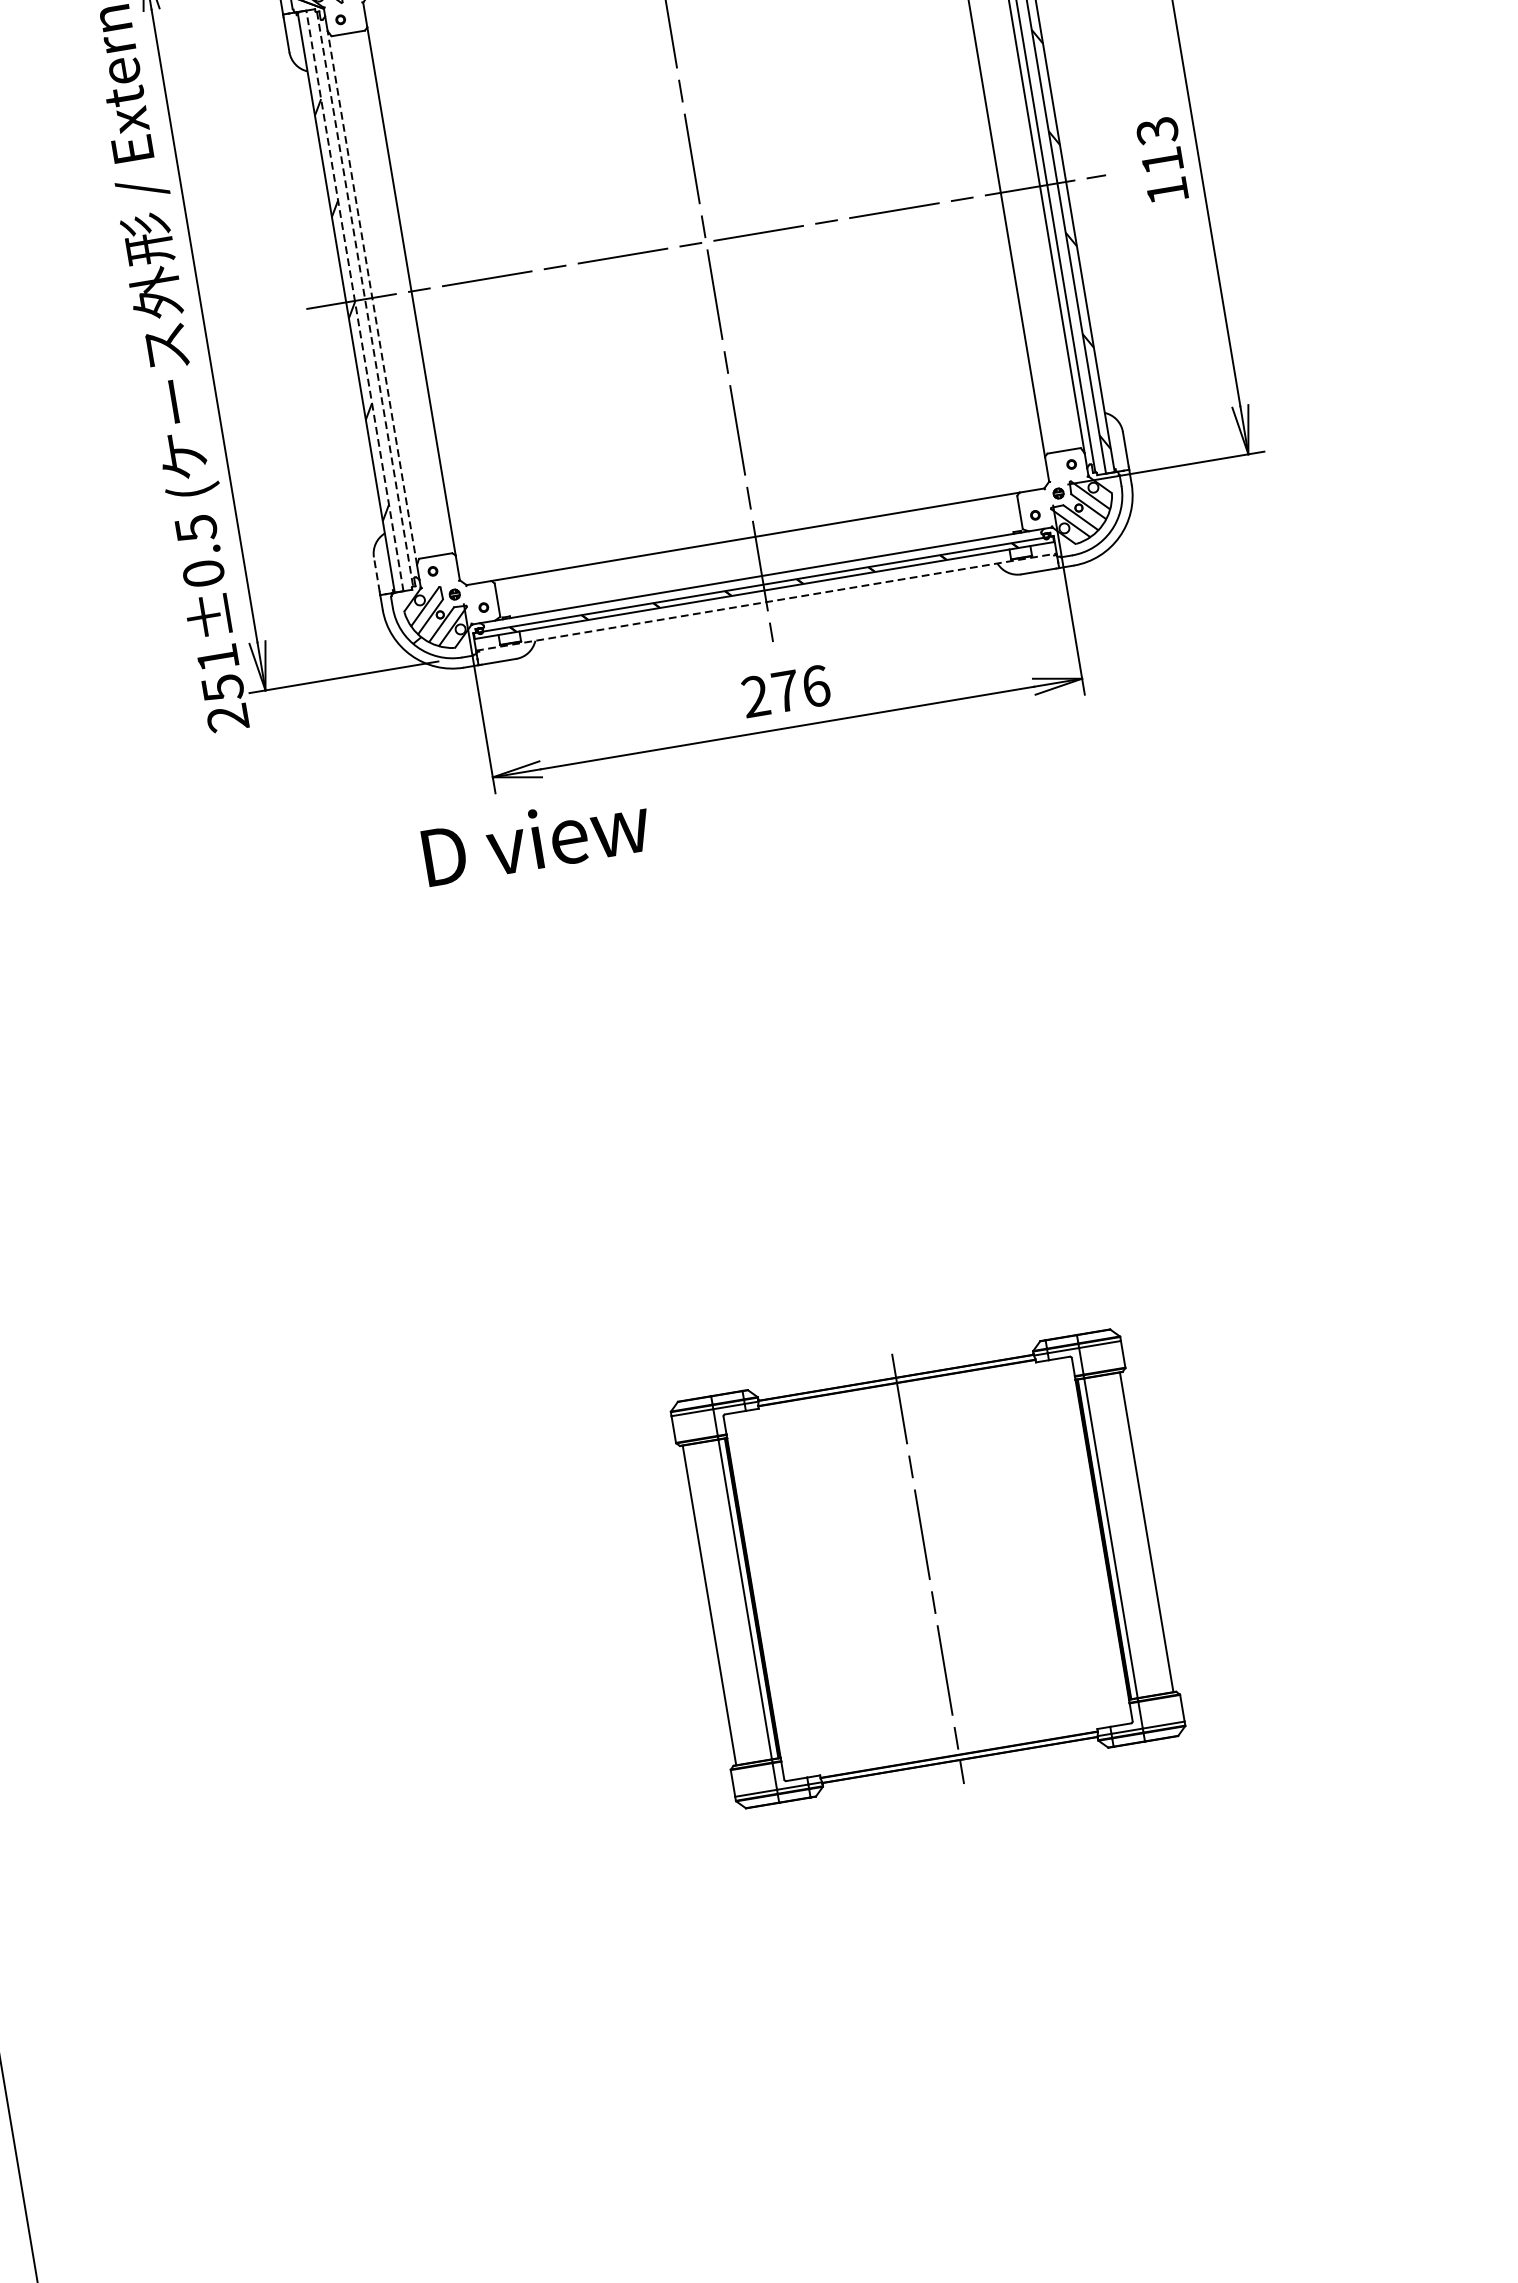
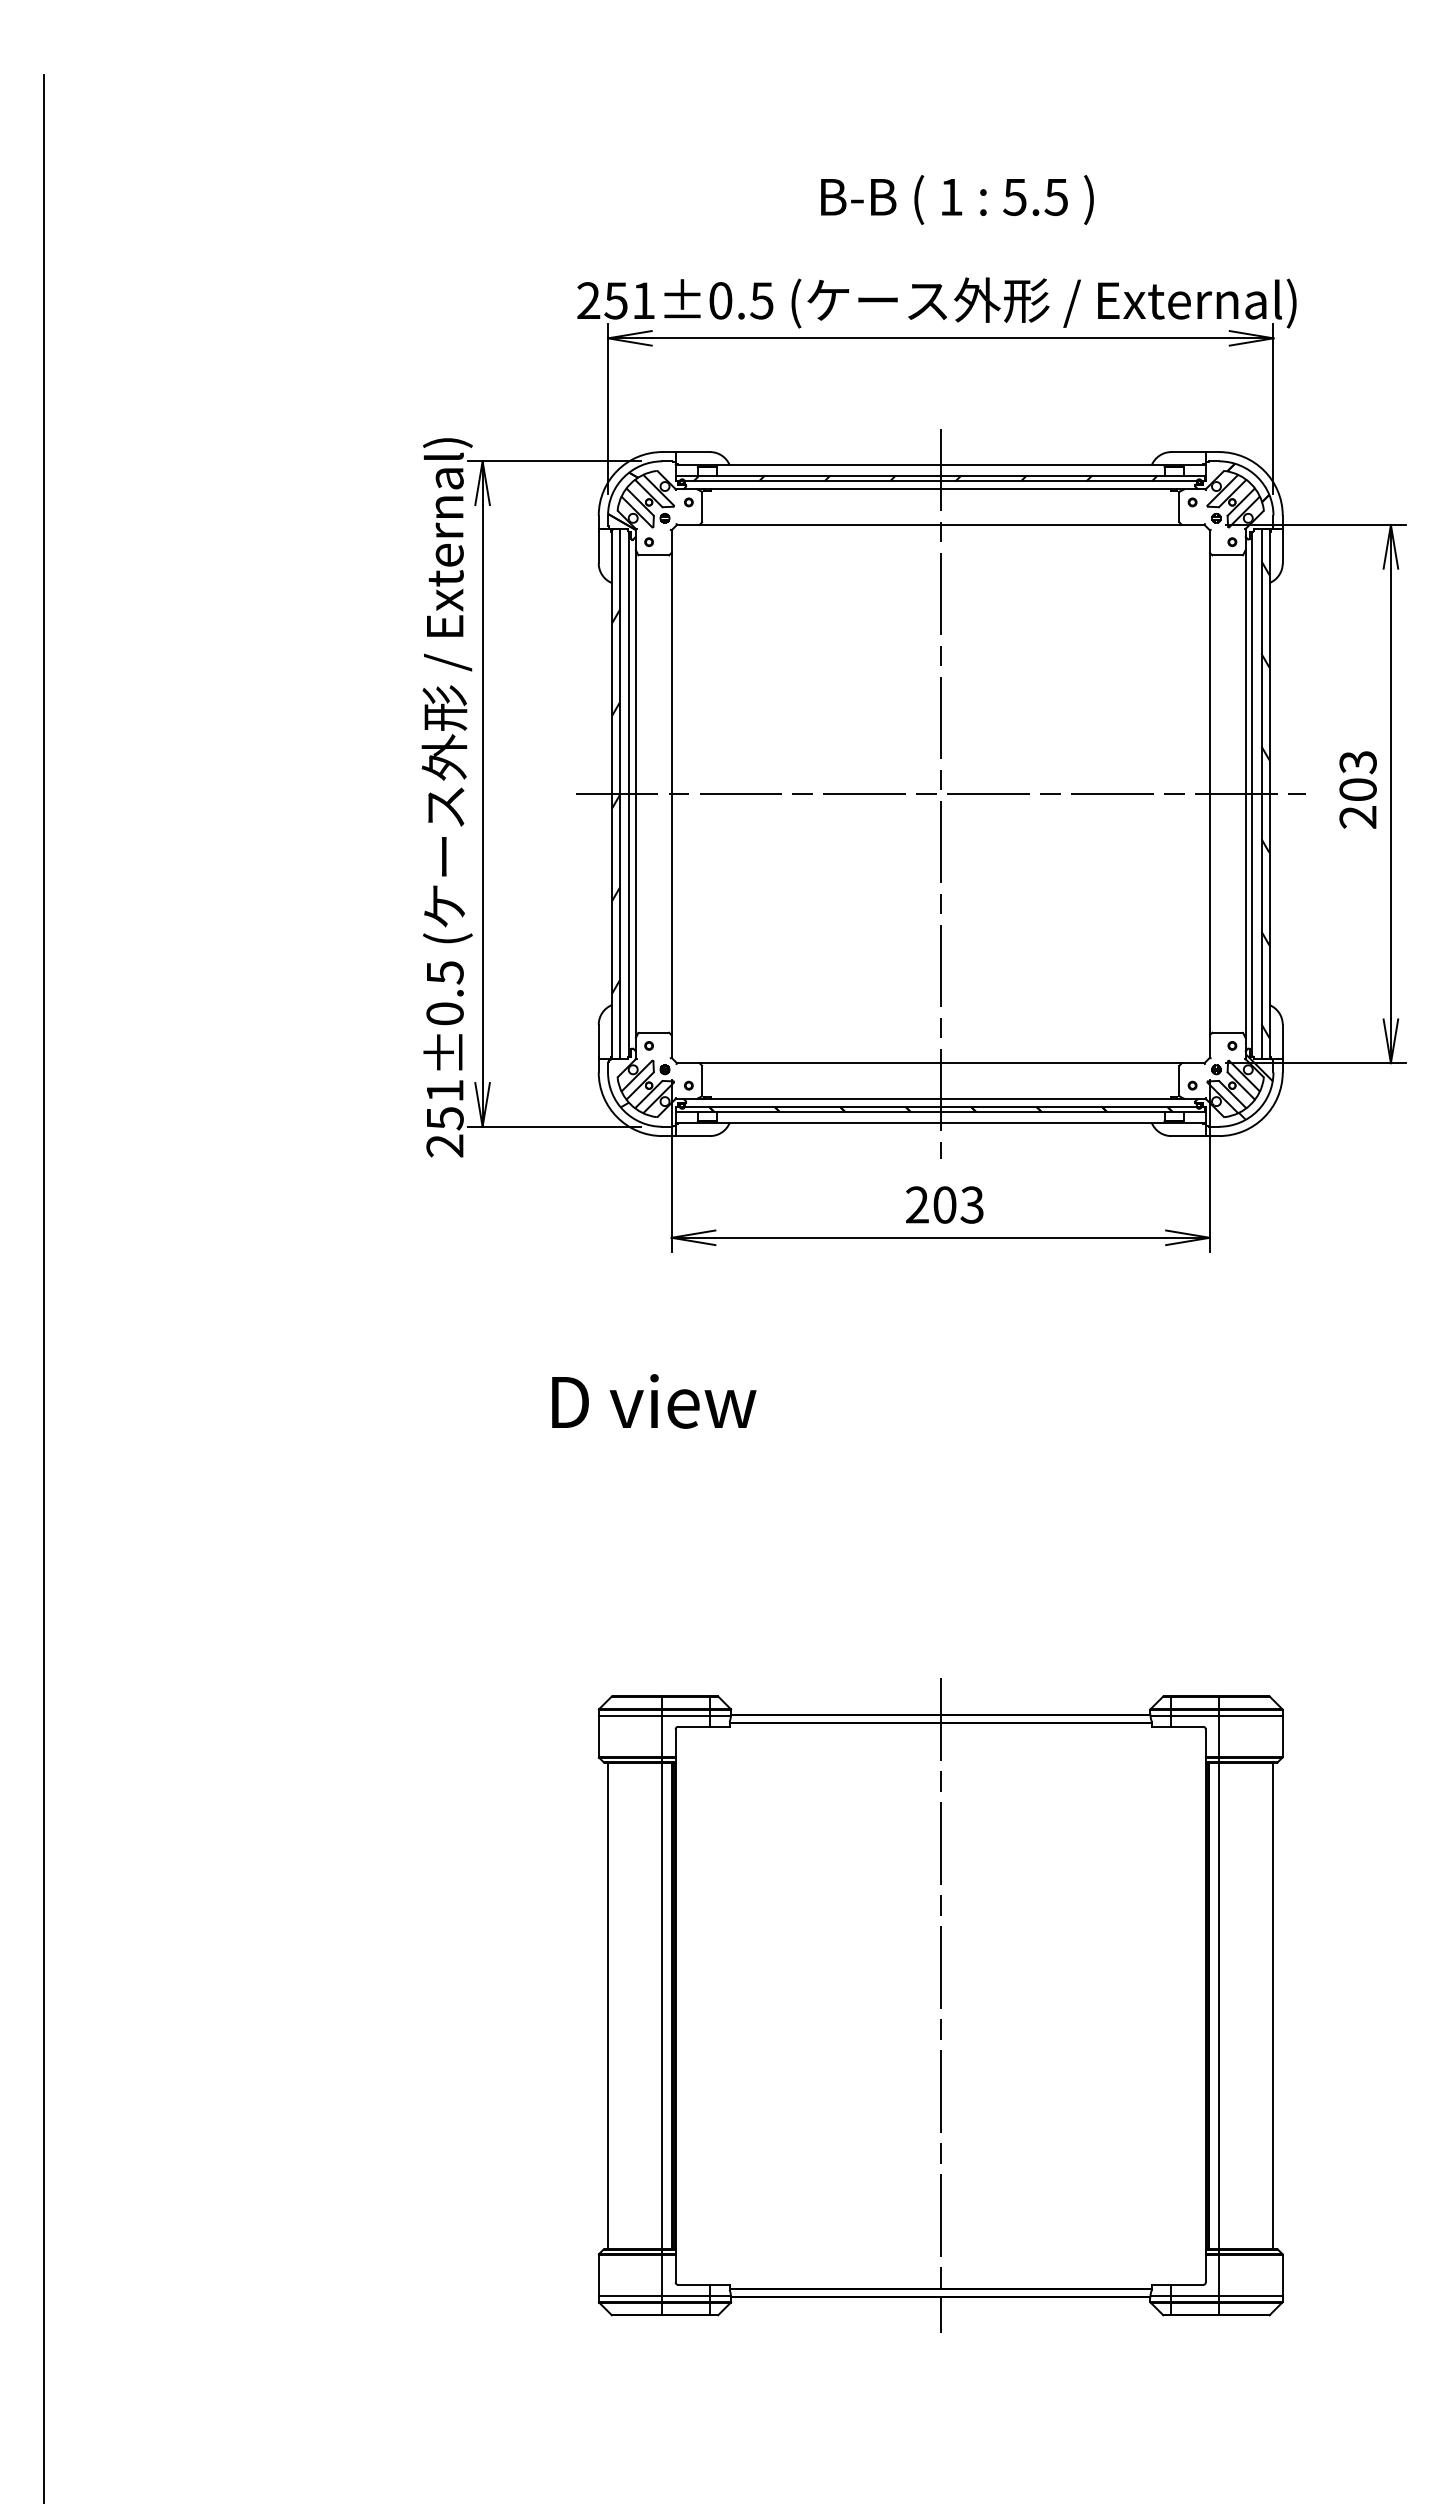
text: (1164, 176) -> (1357, 803), 113 -> 203
line: (371, 297) -> (635, 793), dashed -> solid
line: (365, 299) -> (629, 794), dashed -> solid
line: (354, 300) -> (619, 793), dashed -> solid
hatch: (1104, 504) -> (1255, 1086), added
line: (376, 574) -> (598, 1040), dashed -> solid
line: (767, 601) -> (941, 1122), dashed -> solid
text: (800, 688) -> (958, 1204), 276 -> 203
text: (536, 839) -> (654, 1401), moved
part: (927, 1568) -> (940, 2005), size x1.67

